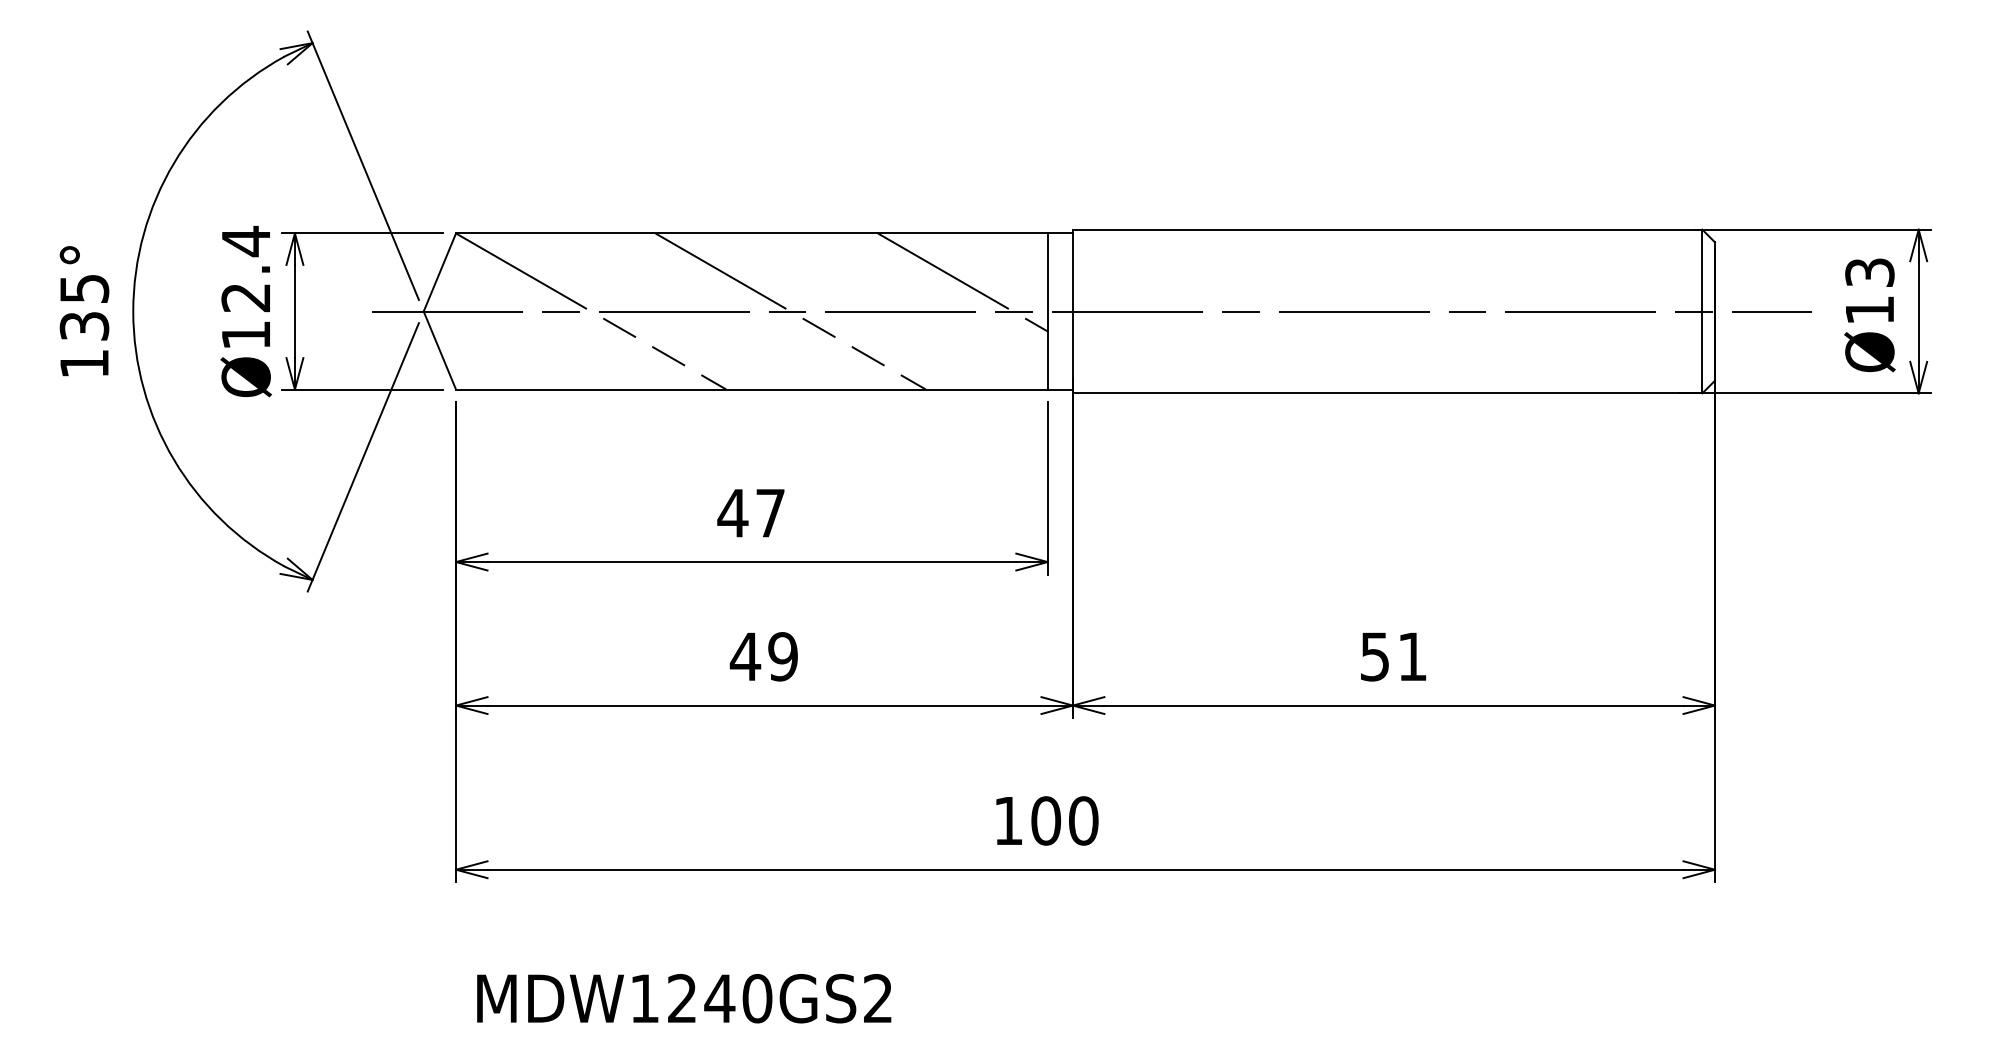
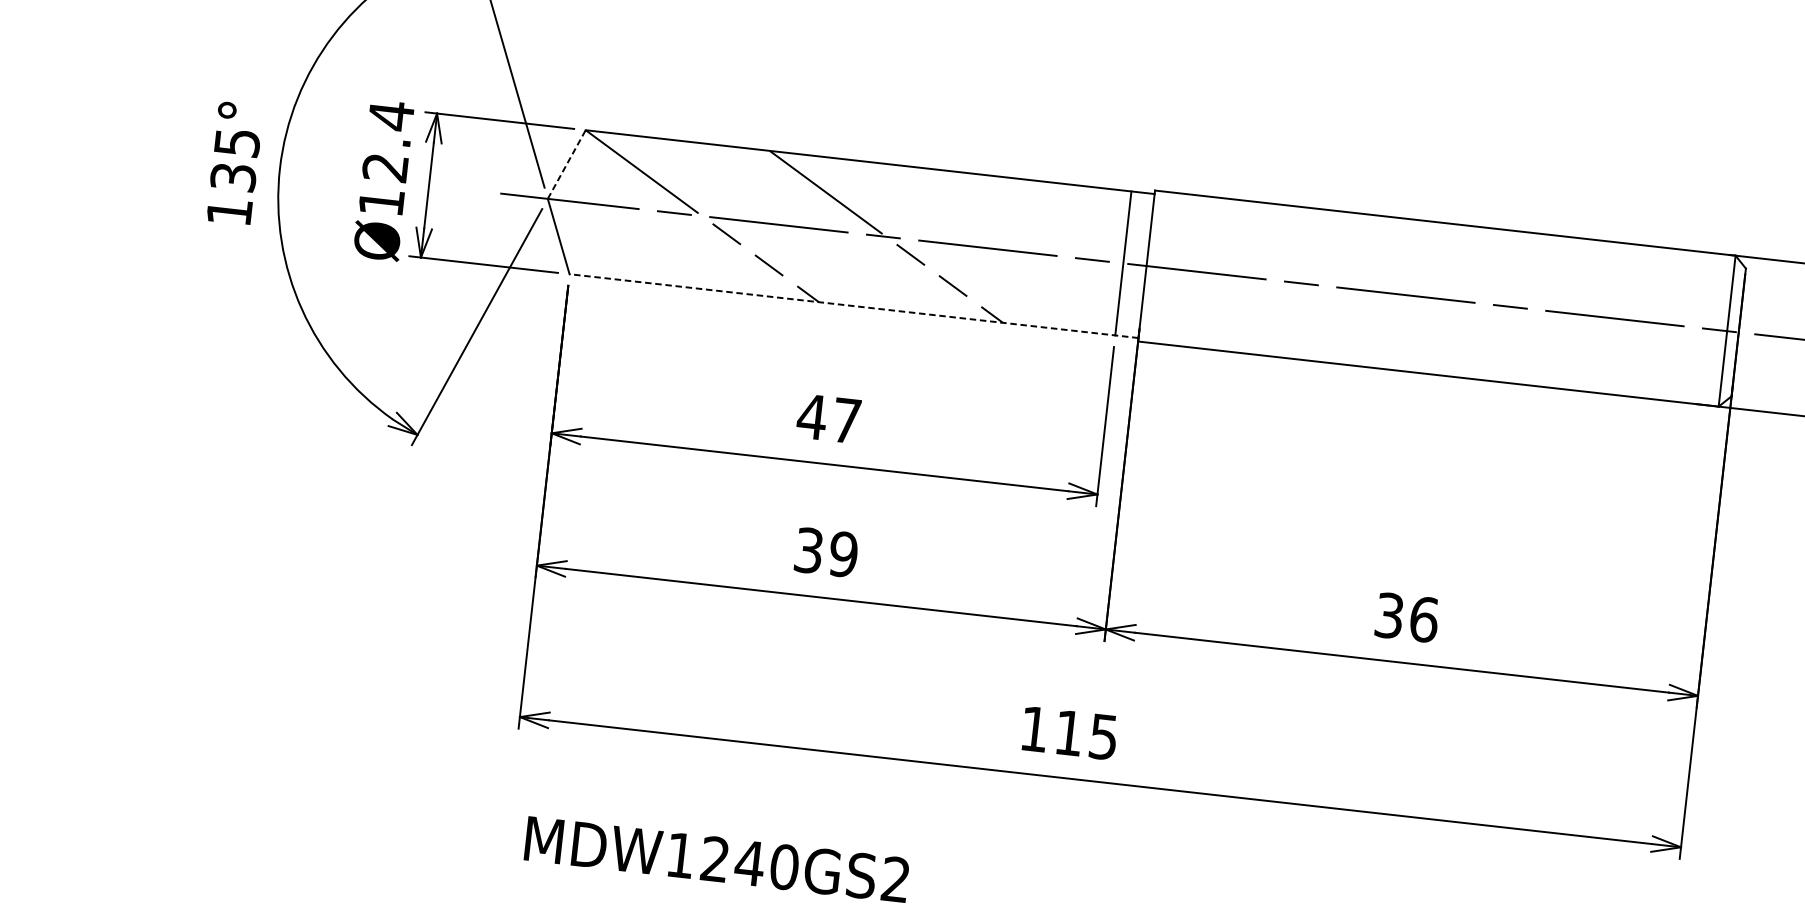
line: (440, 272) -> (567, 164), solid -> dashed
line: (962, 282) -> (1047, 227), removed
line: (763, 389) -> (853, 305), solid -> dashed
text: (745, 656) -> (808, 550), 49 -> 39
text: (1394, 656) -> (1407, 617), 51 -> 36
text: (1064, 820) -> (1086, 734), 100 -> 115

